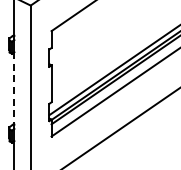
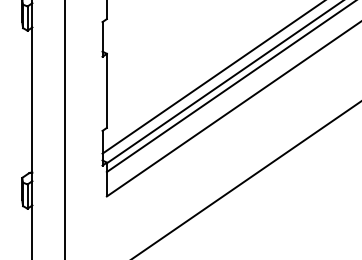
line: (14, 91) -> (32, 106), dashed -> solid

